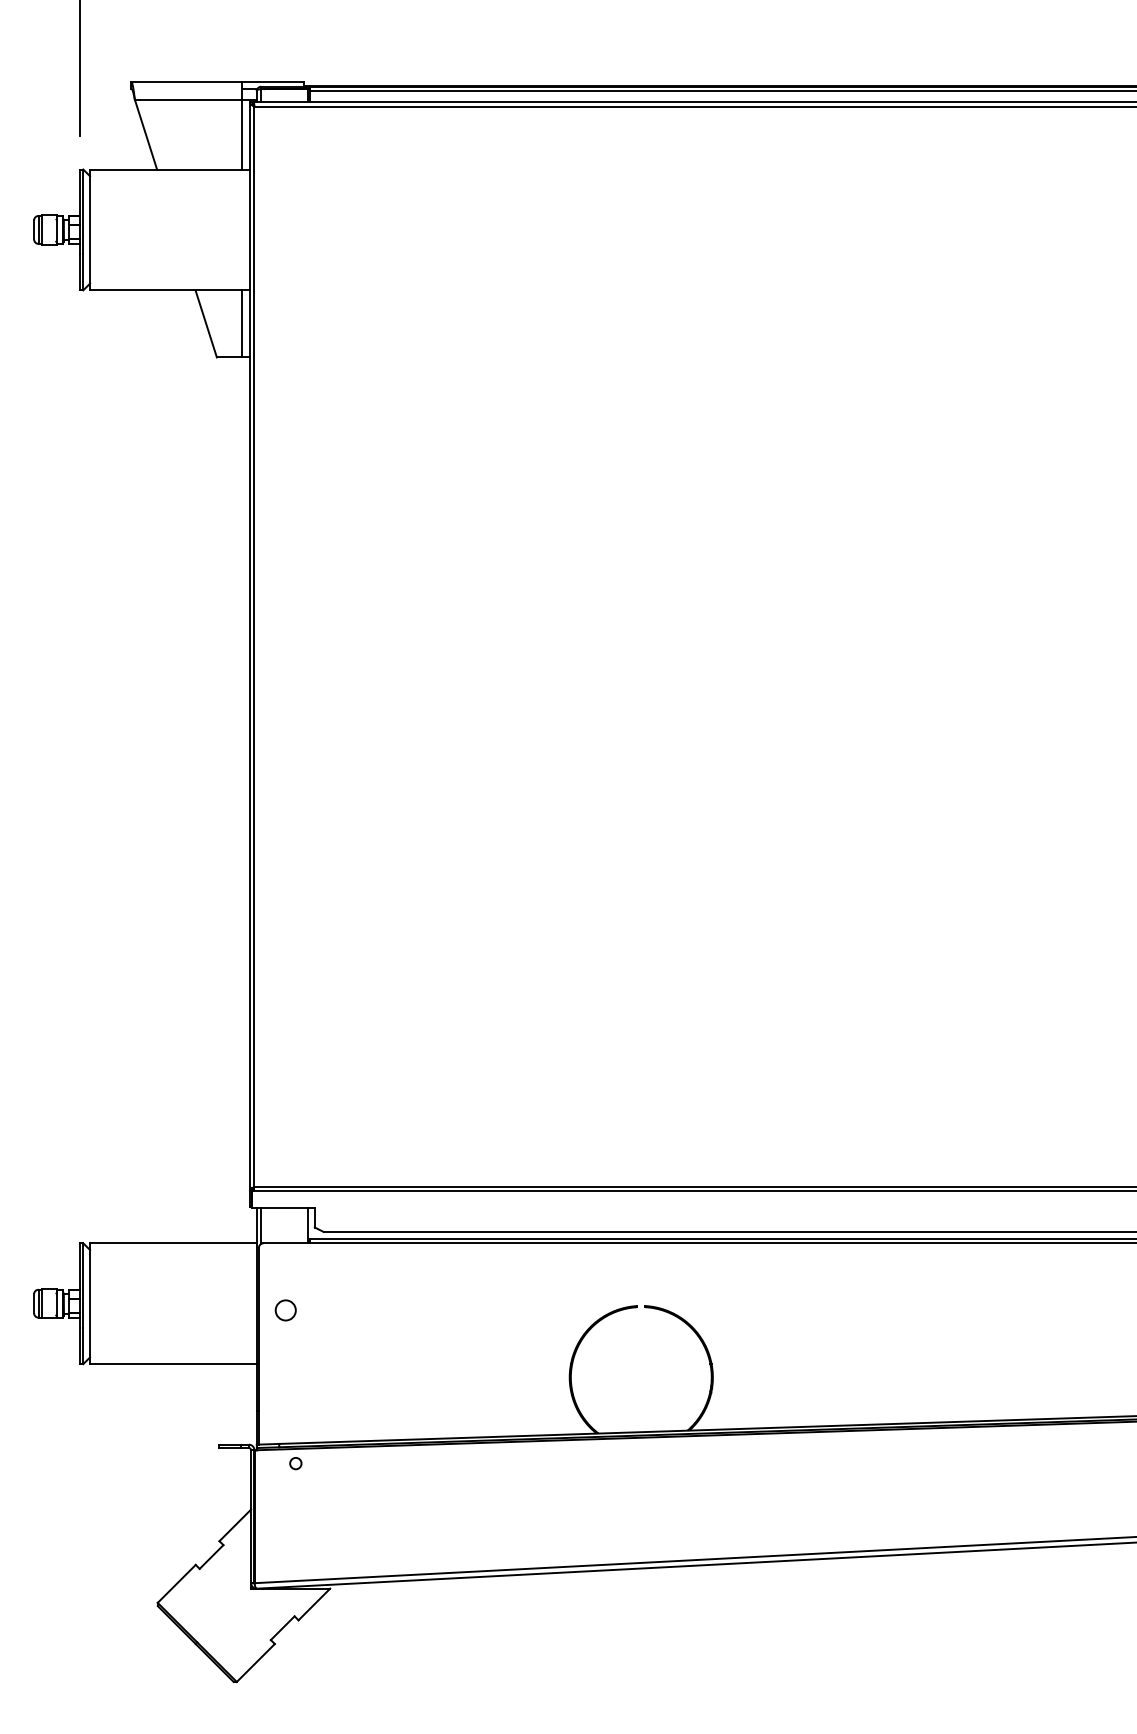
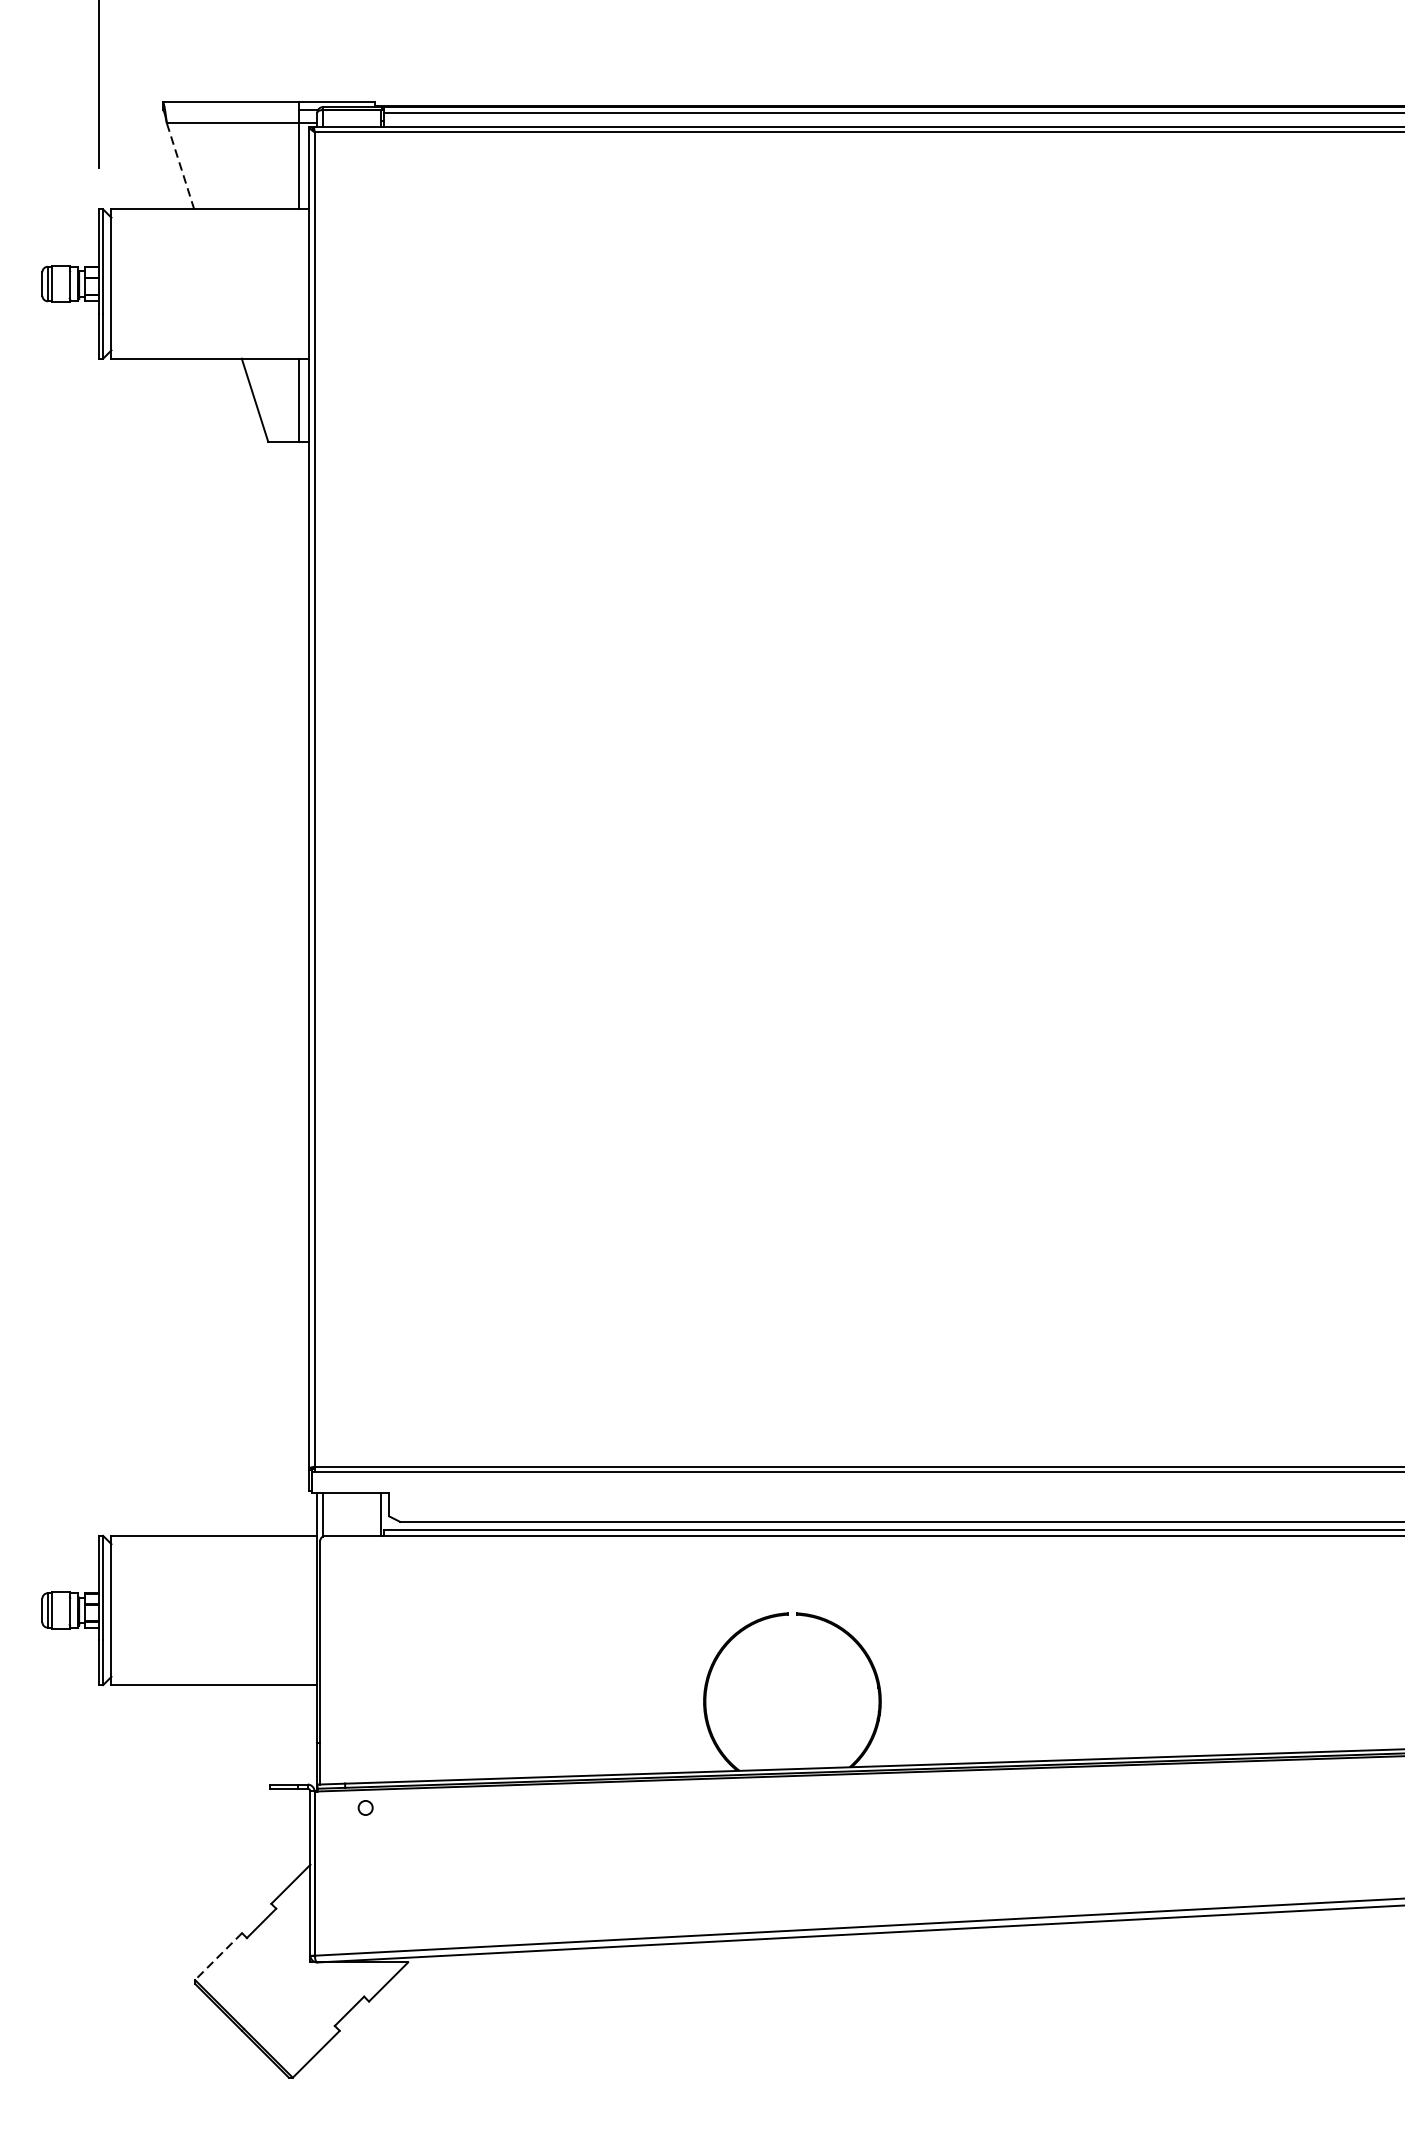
line: (145, 134) -> (179, 166), solid -> dashed
circle: (285, 1310) -> (352, 1618), removed
line: (176, 1583) -> (218, 1956), solid -> dashed

